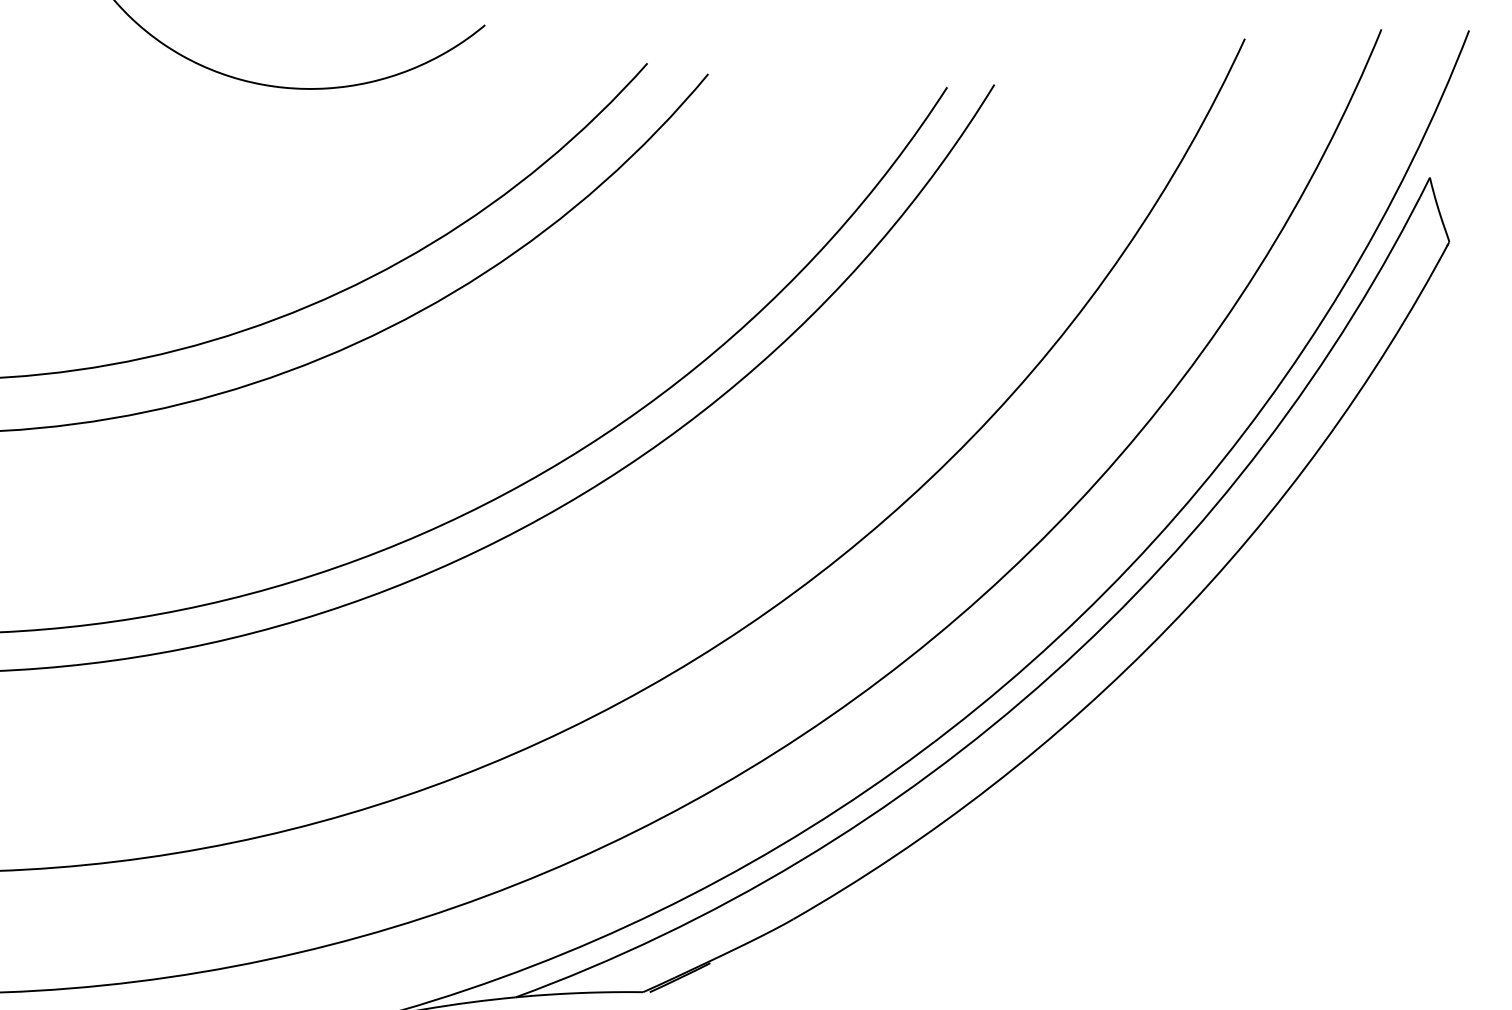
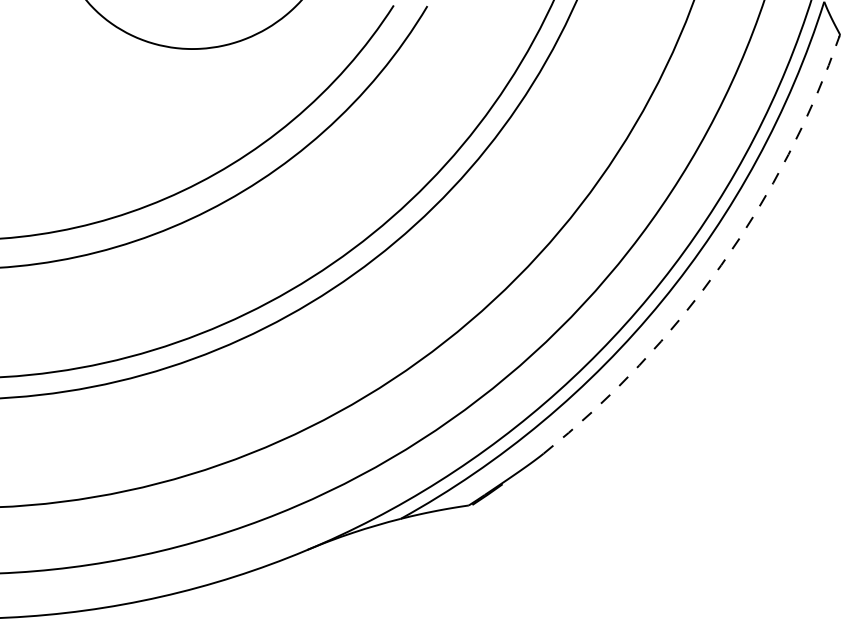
arc: (1169, 627) -> (721, 265), solid -> dashed

